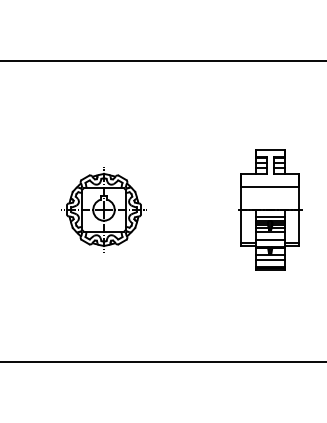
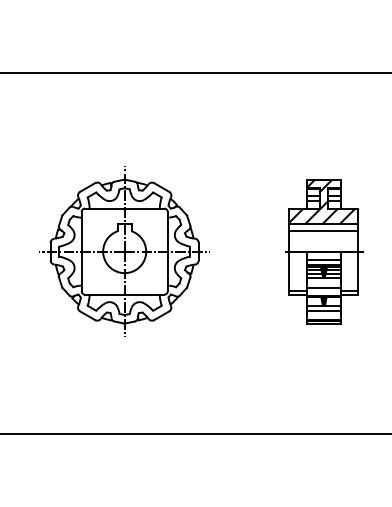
hatch: (269, 168) -> (323, 201), added
line: (269, 192) -> (323, 230), added
part: (103, 209) -> (124, 251), size x1.67

